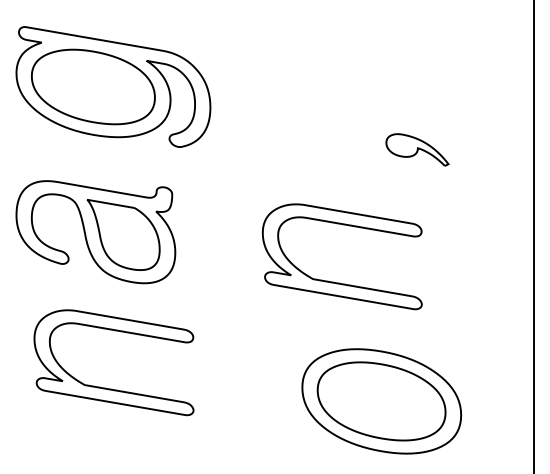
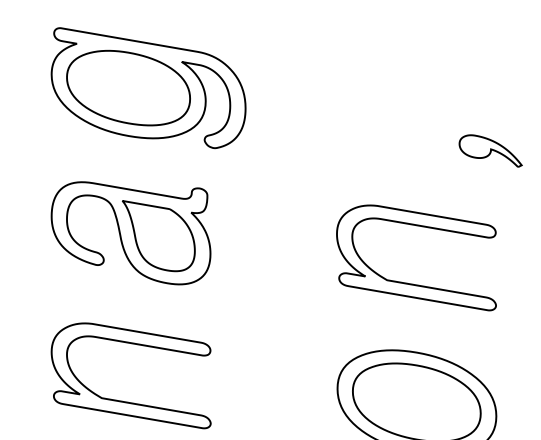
part: (417, 149) -> (490, 150), moved
part: (339, 282) -> (413, 283), moved
part: (106, 387) -> (123, 400), moved

